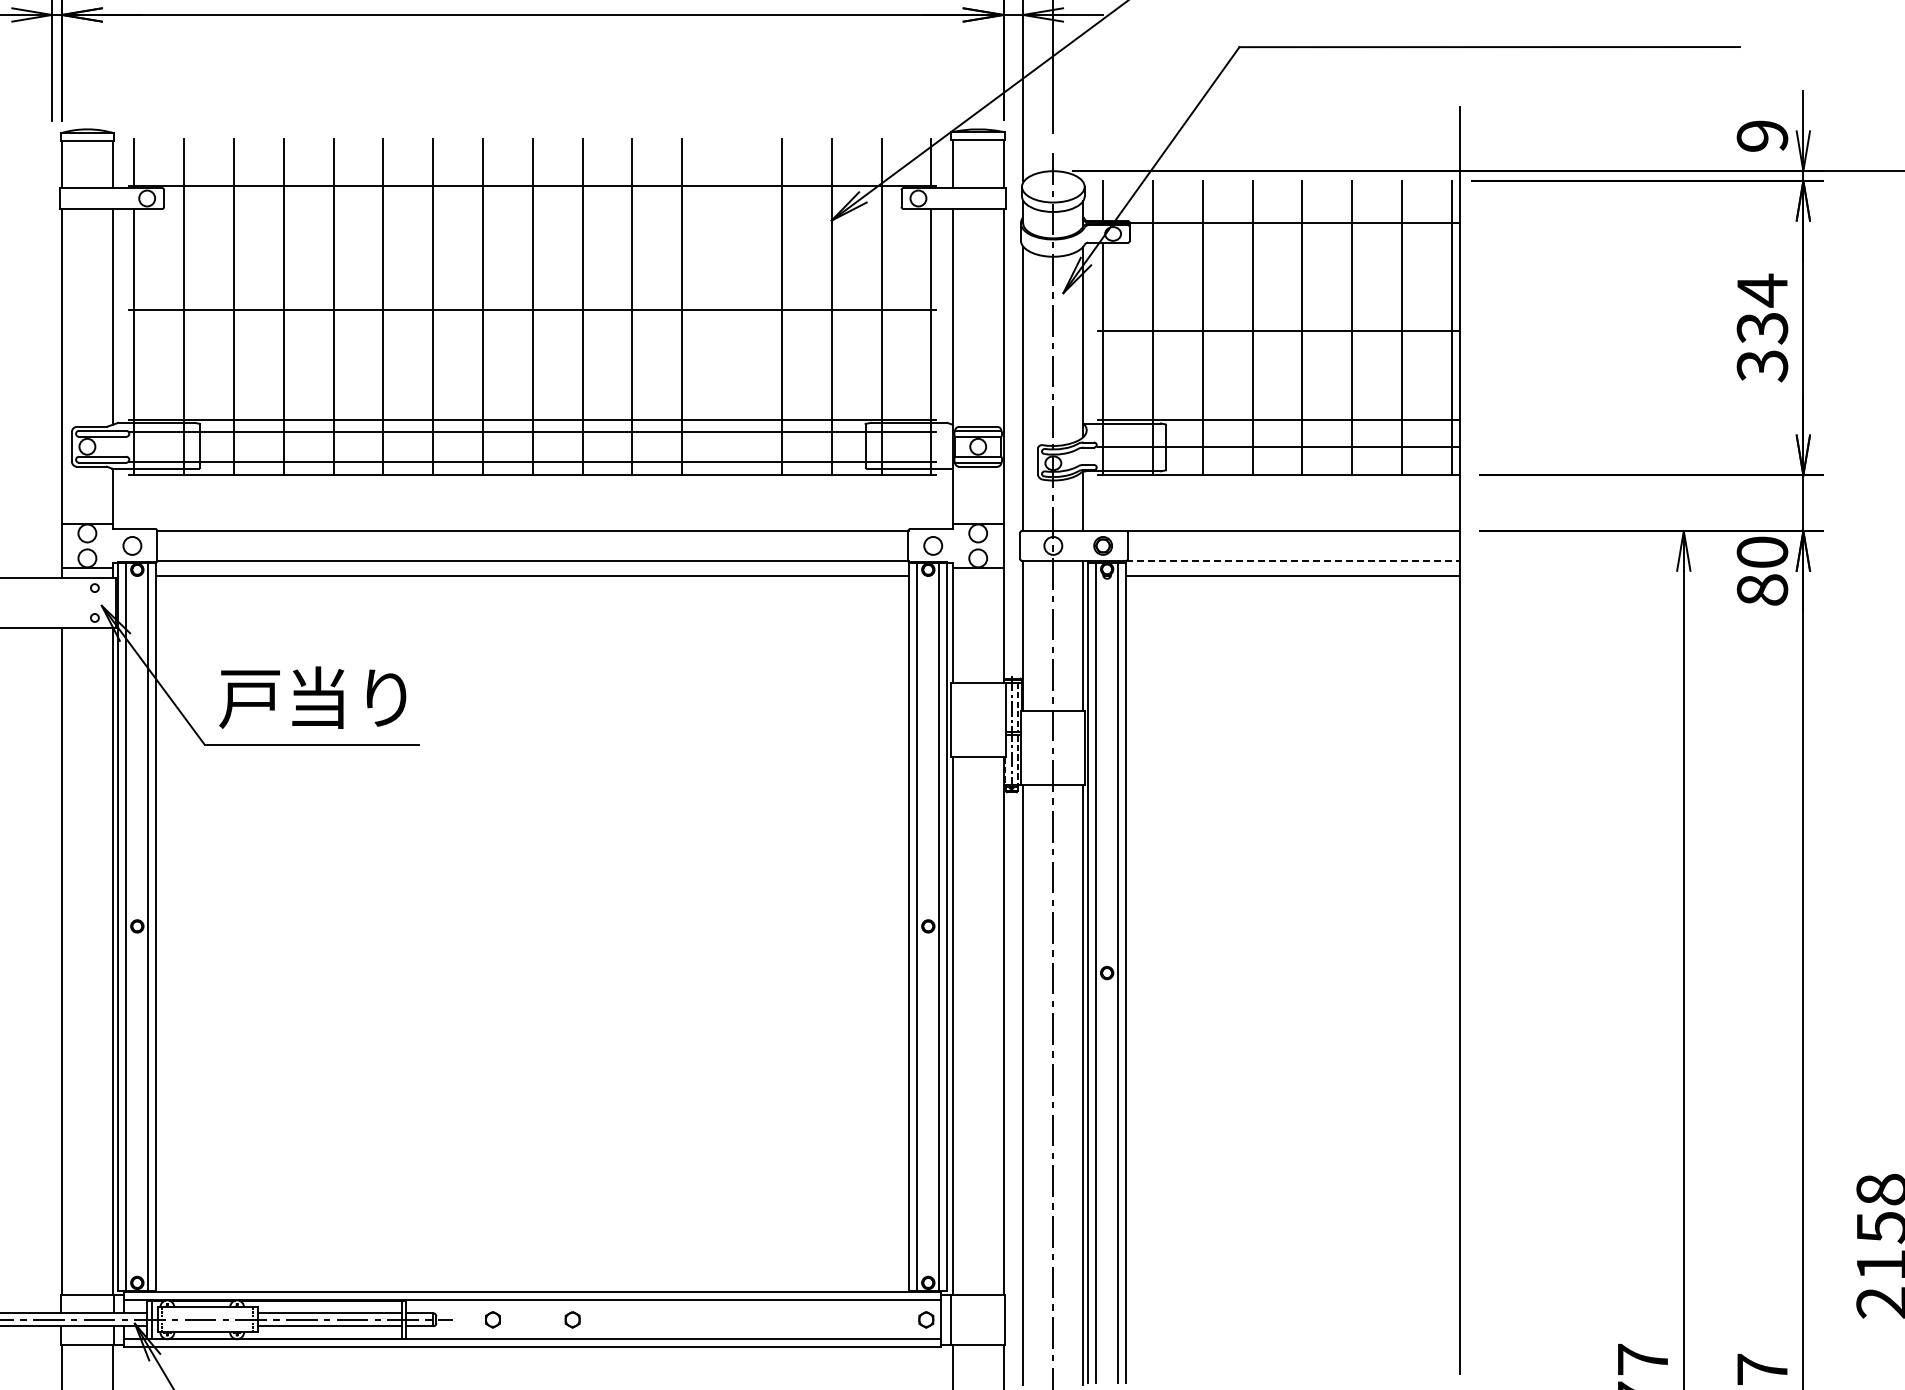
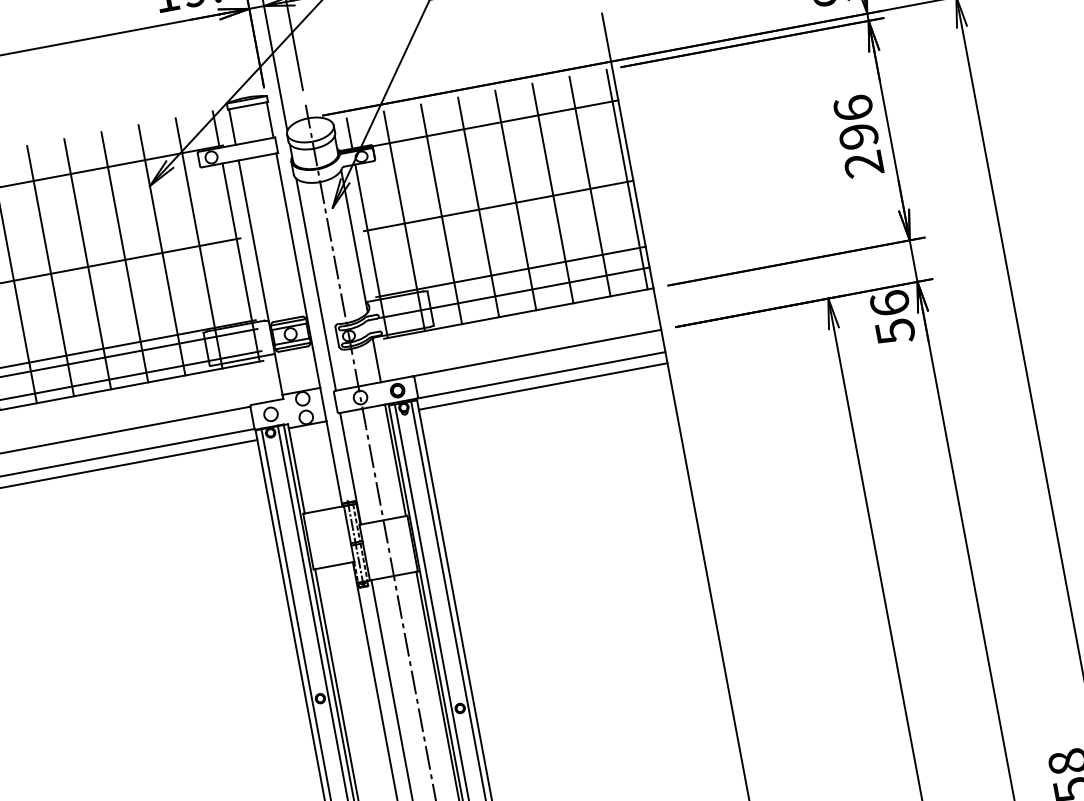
line: (732, 306) -> (87, 263), added
text: (1762, 327) -> (858, 135), 334 -> 296
line: (1292, 560) -> (540, 375), dashed -> solid
text: (1762, 571) -> (892, 317), 80 -> 56

